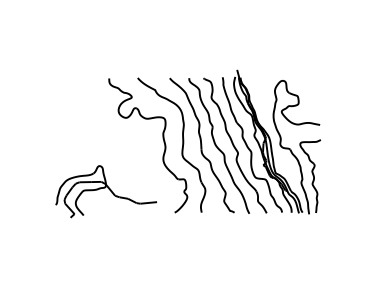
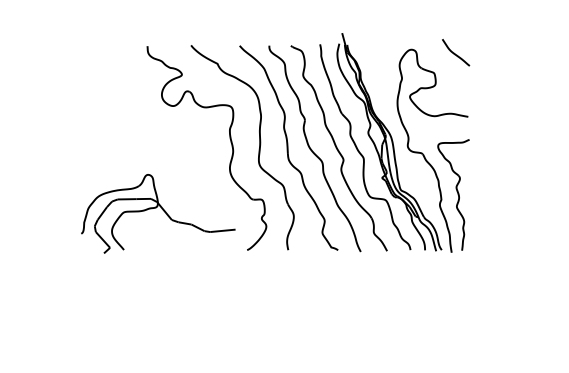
curve: (311, 82) -> (455, 52), added
part: (105, 191) -> (157, 213), moved

